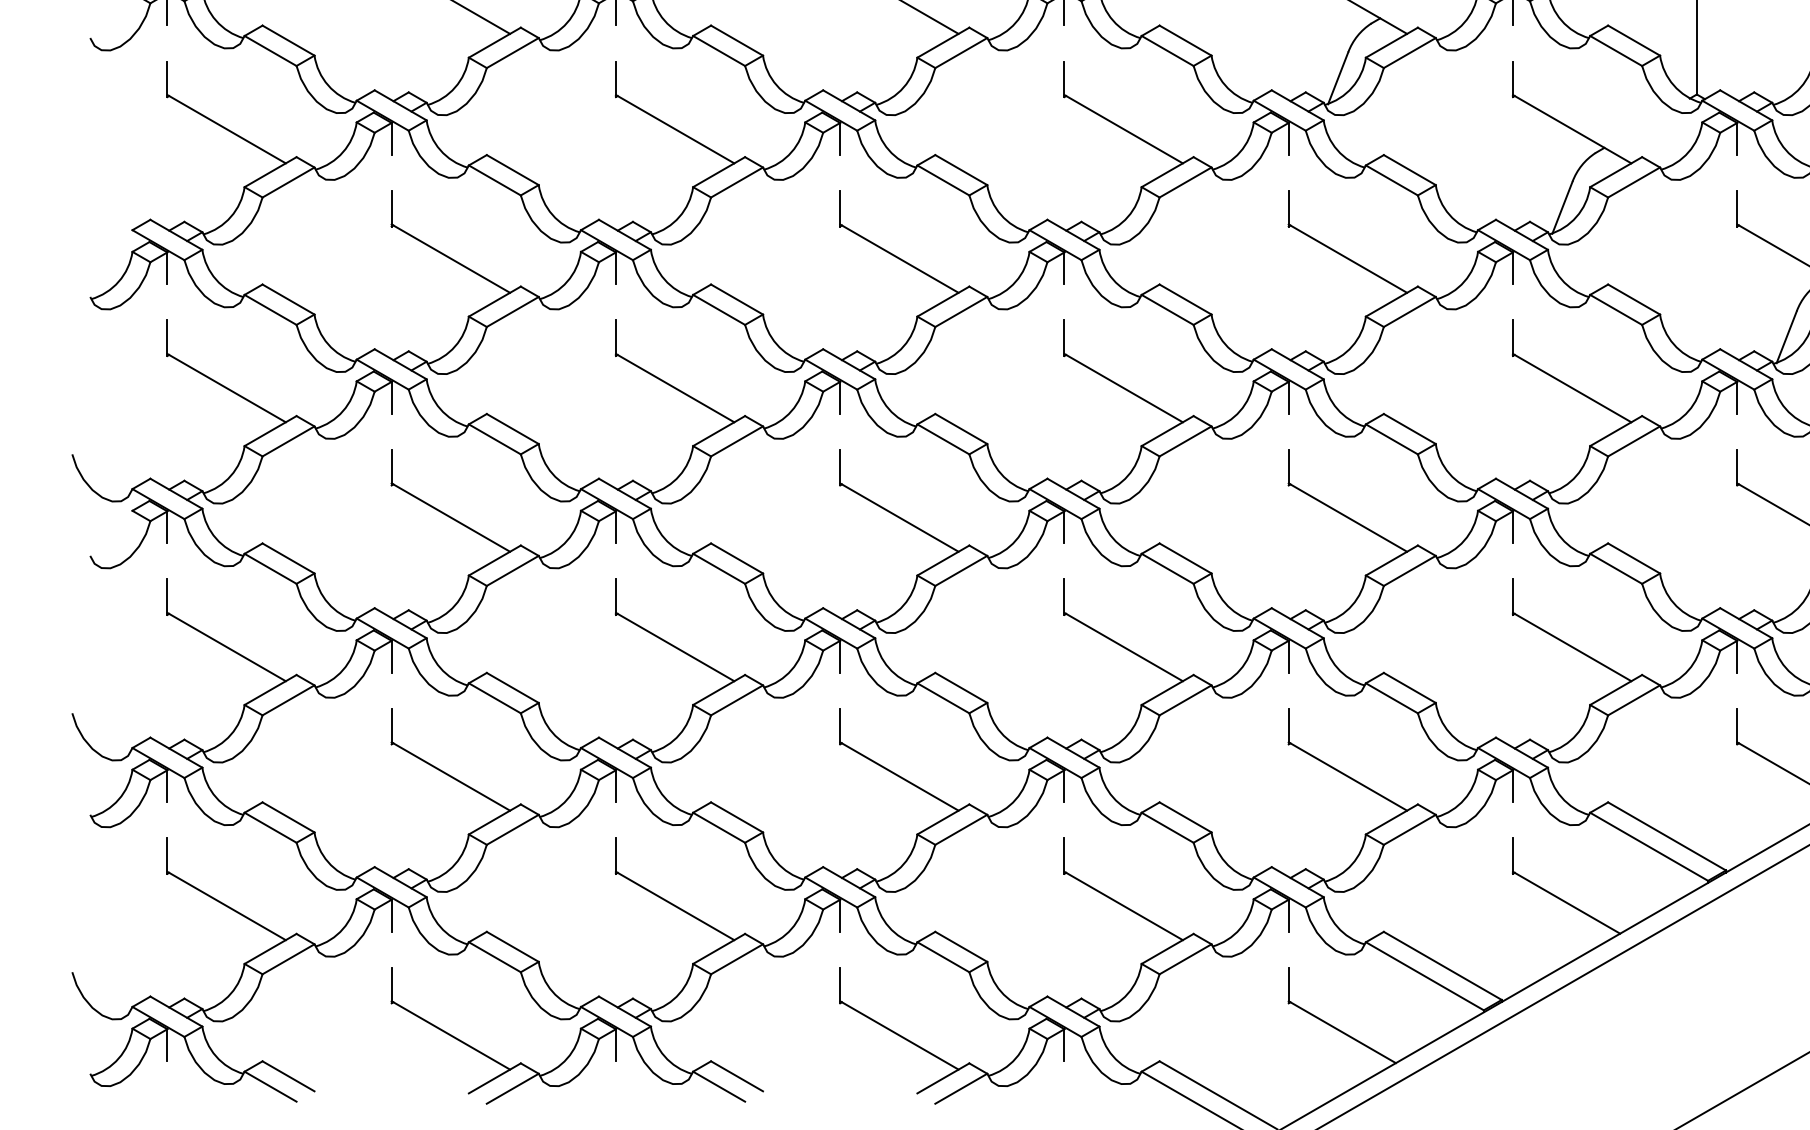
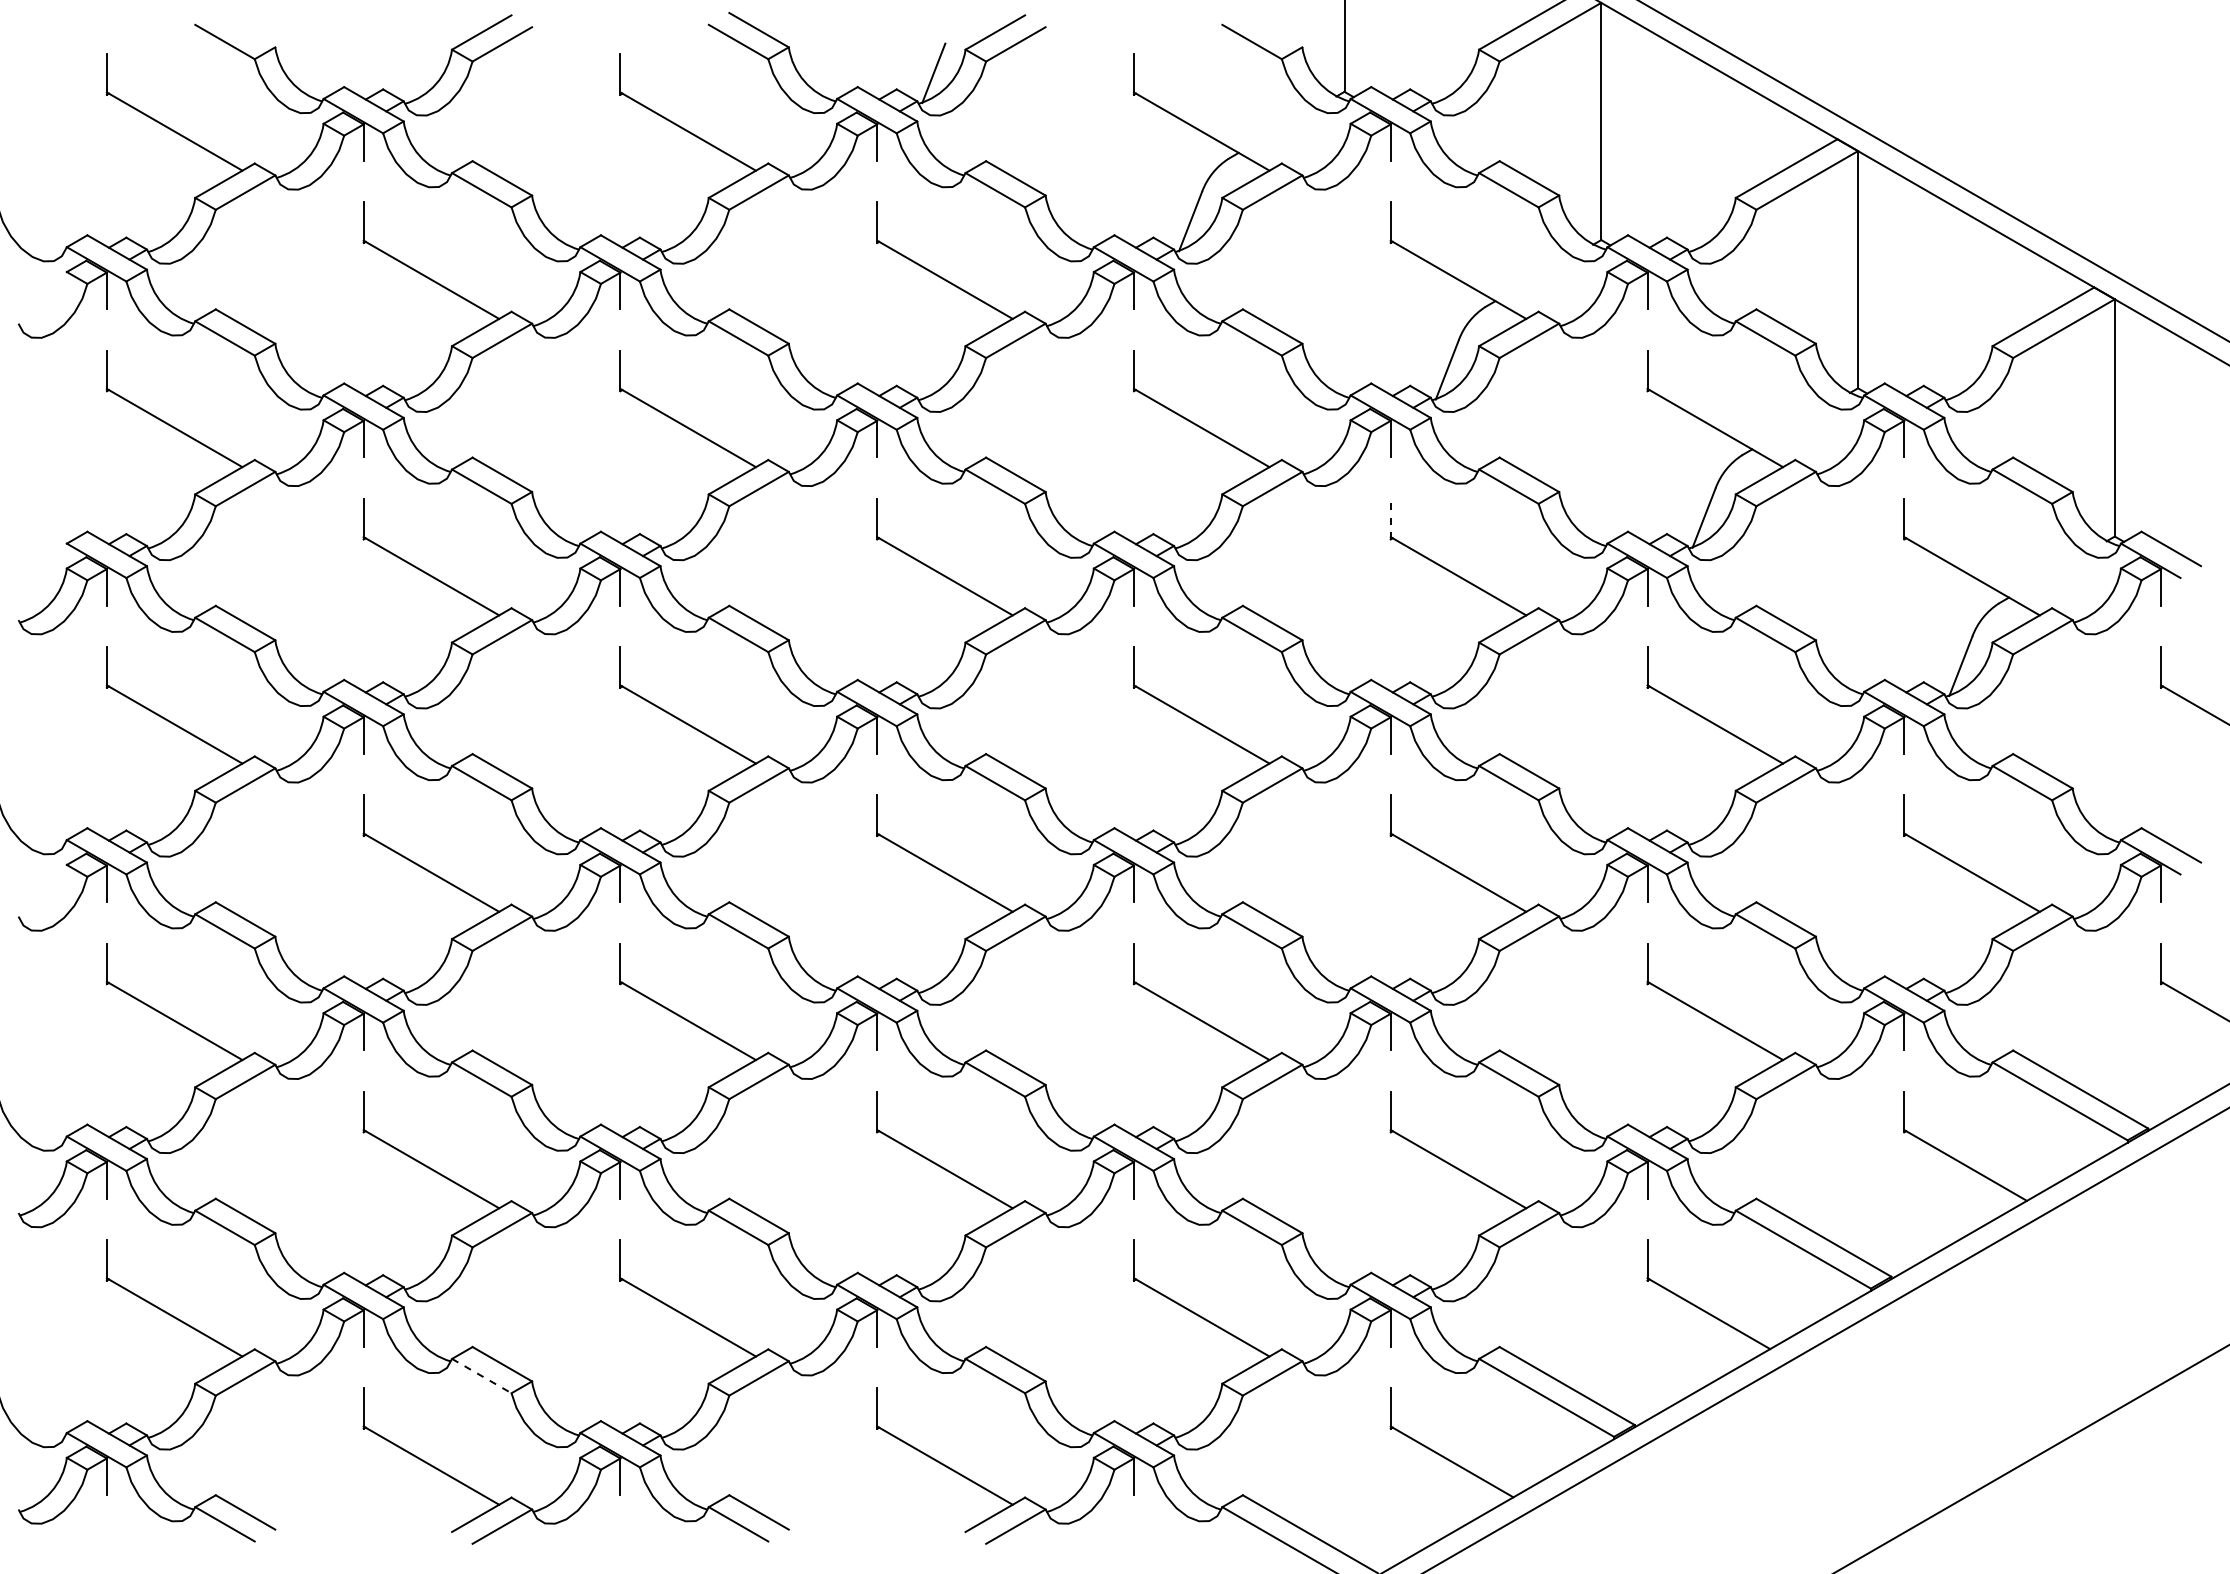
line: (1288, 208) -> (1390, 518), solid -> dashed
line: (495, 957) -> (482, 1376), solid -> dashed

